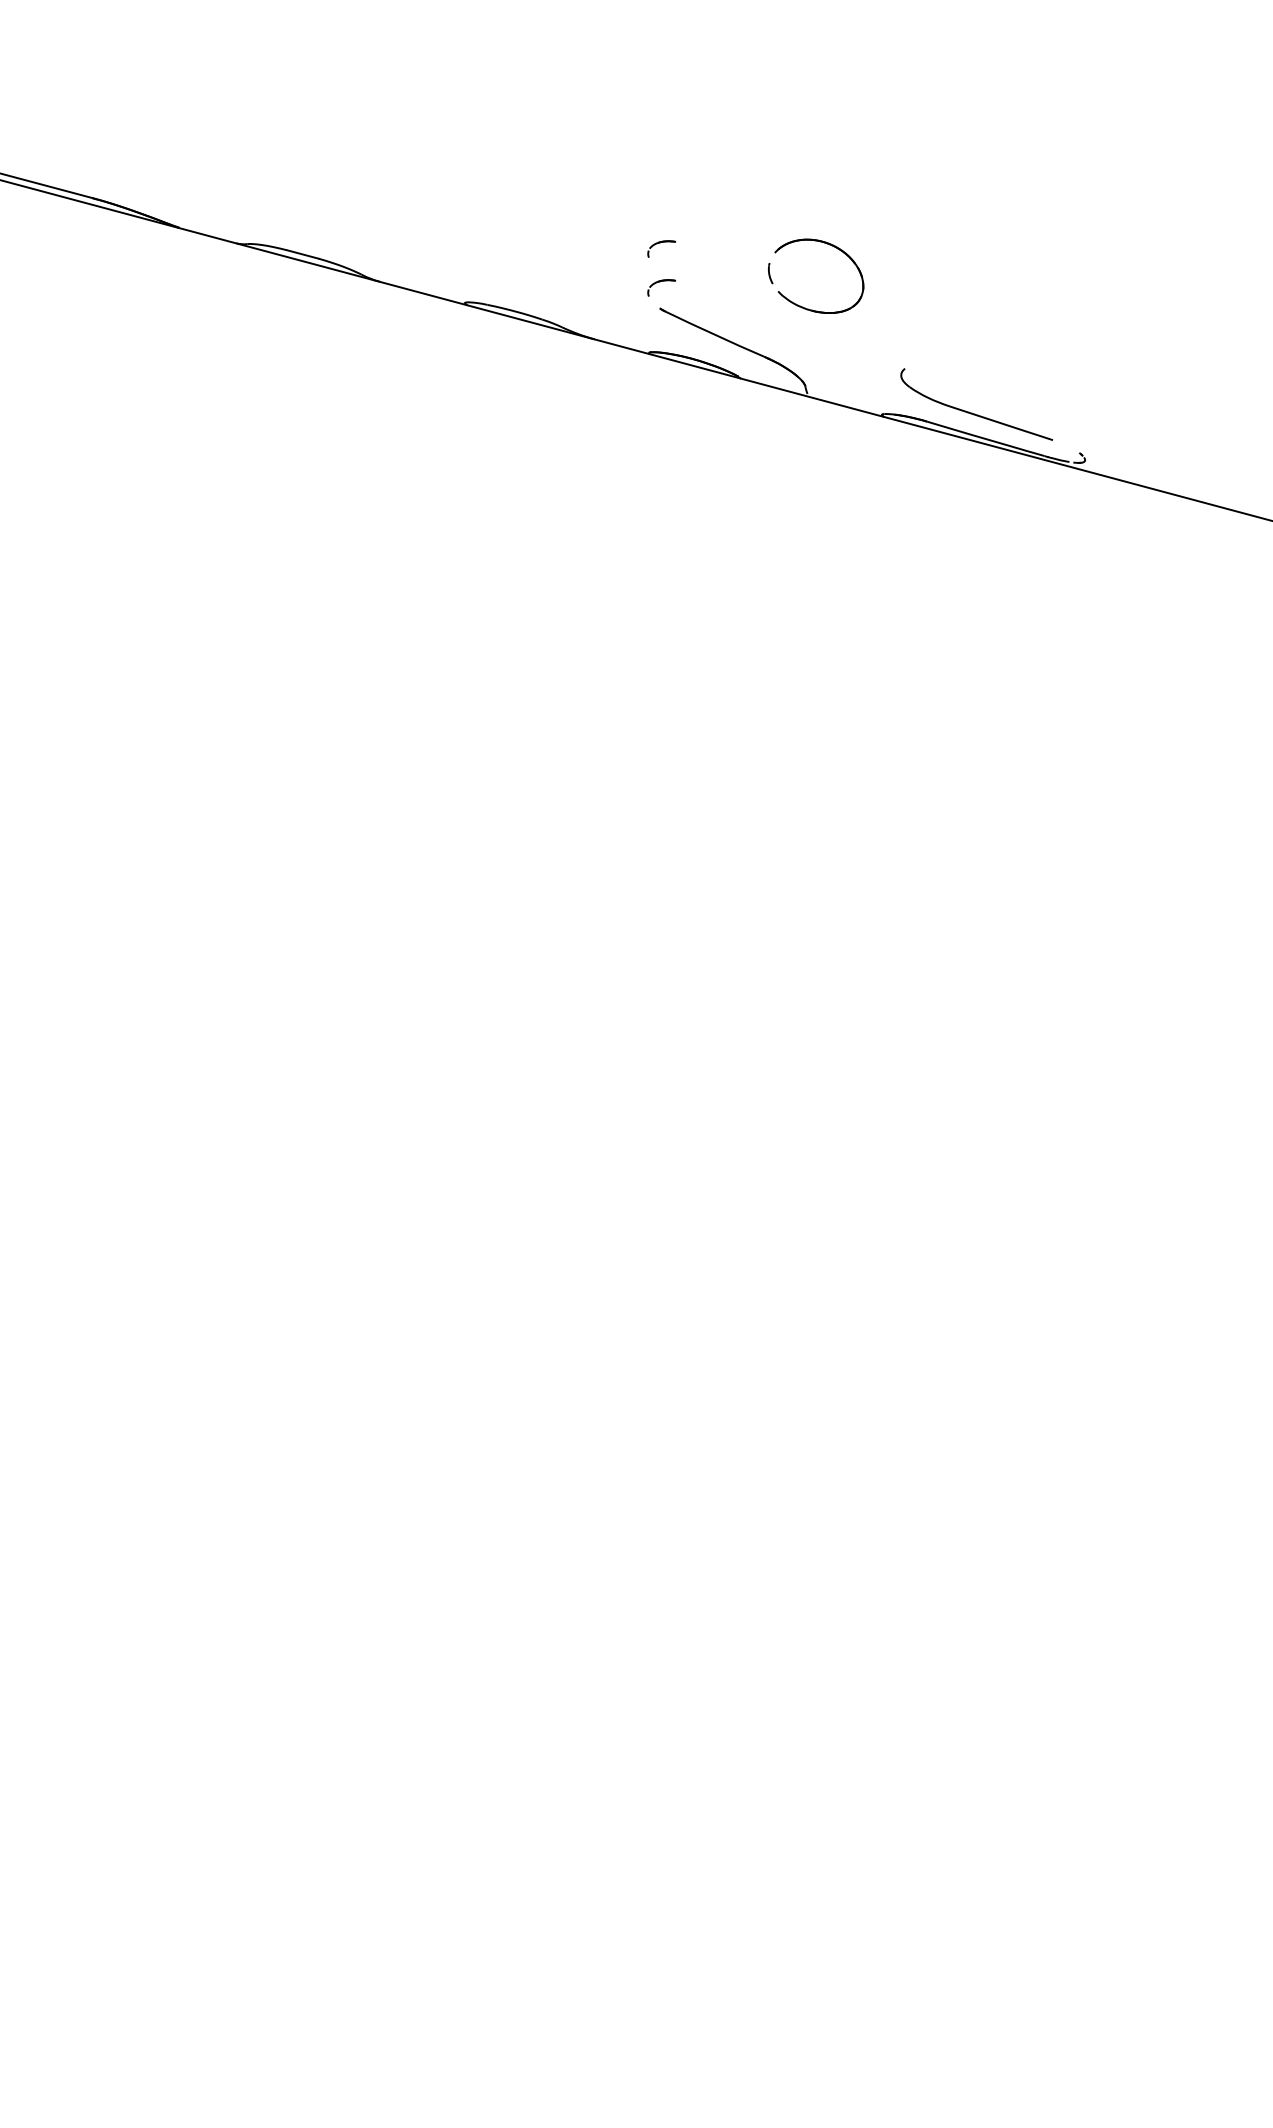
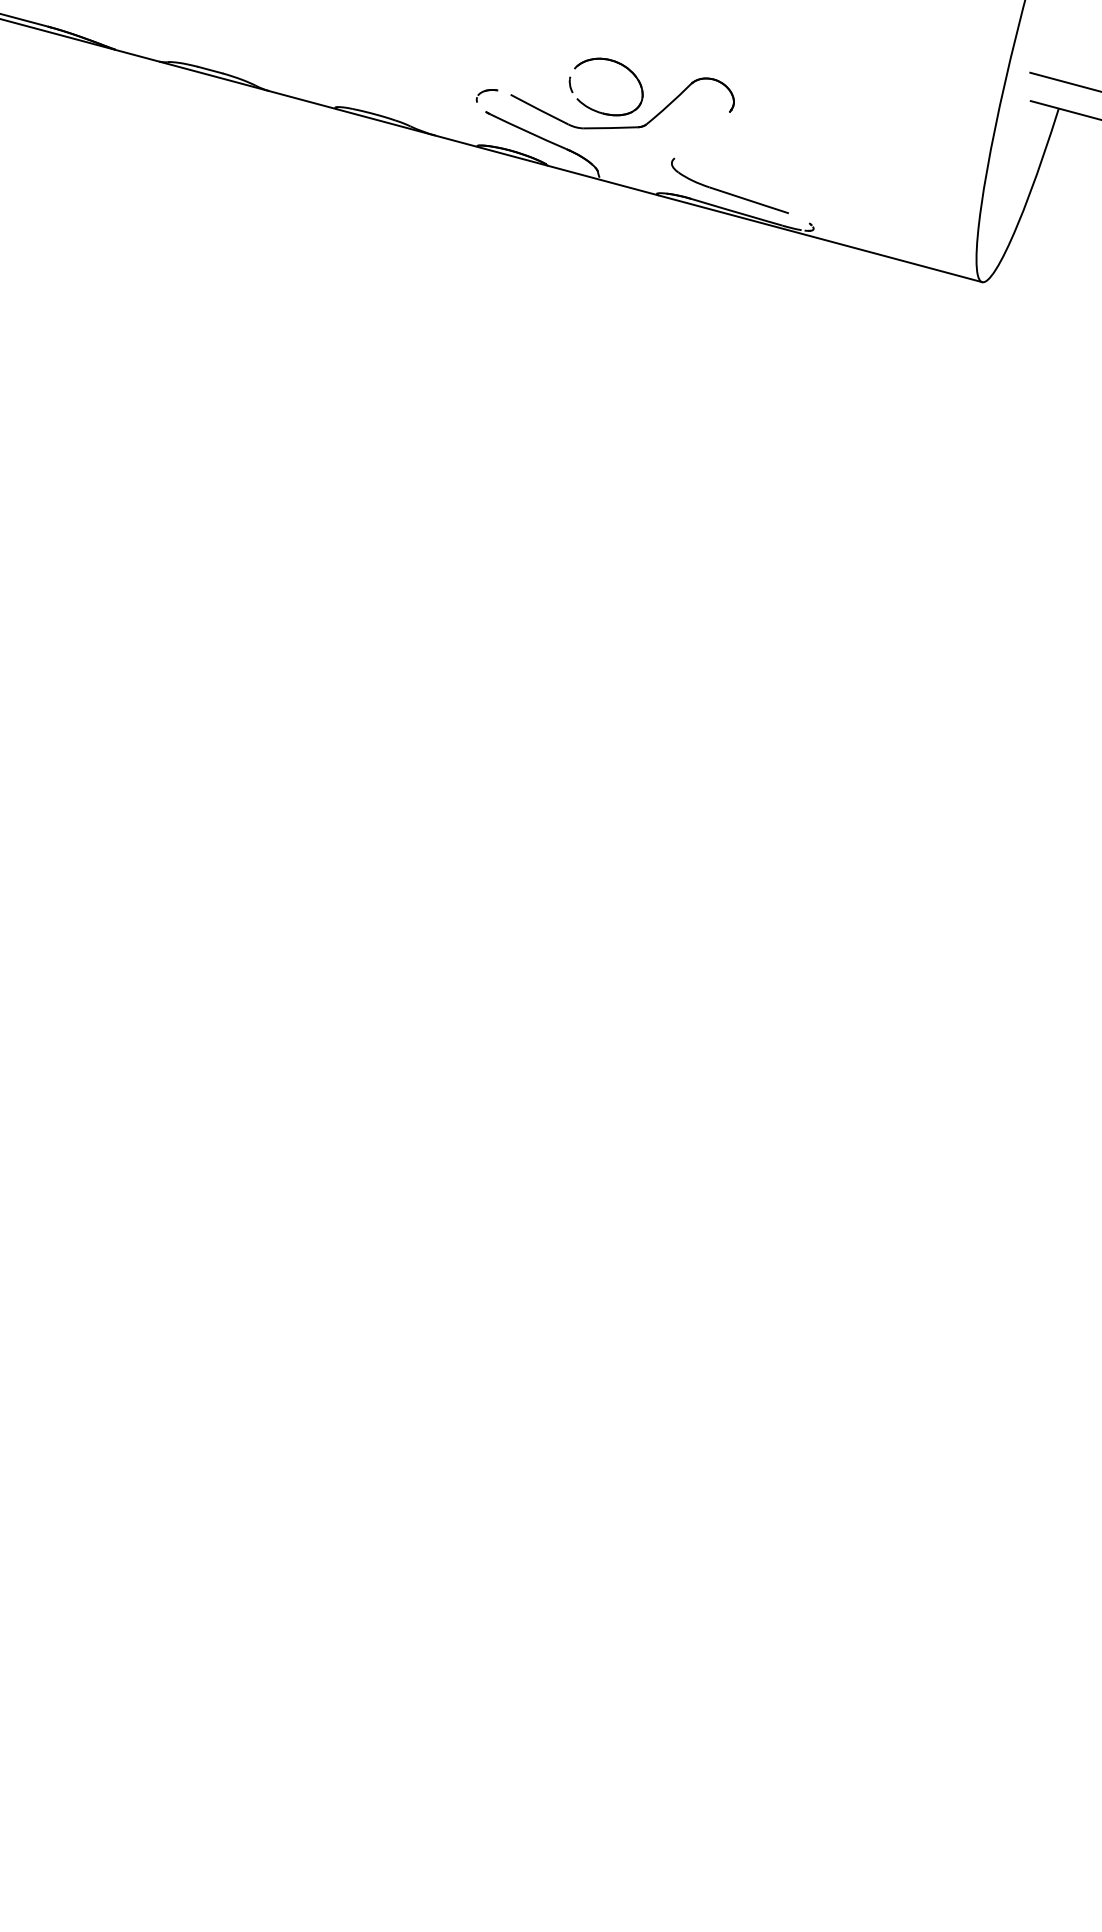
part: (660, 248) -> (486, 65), removed
part: (837, 327) -> (622, 126), added

